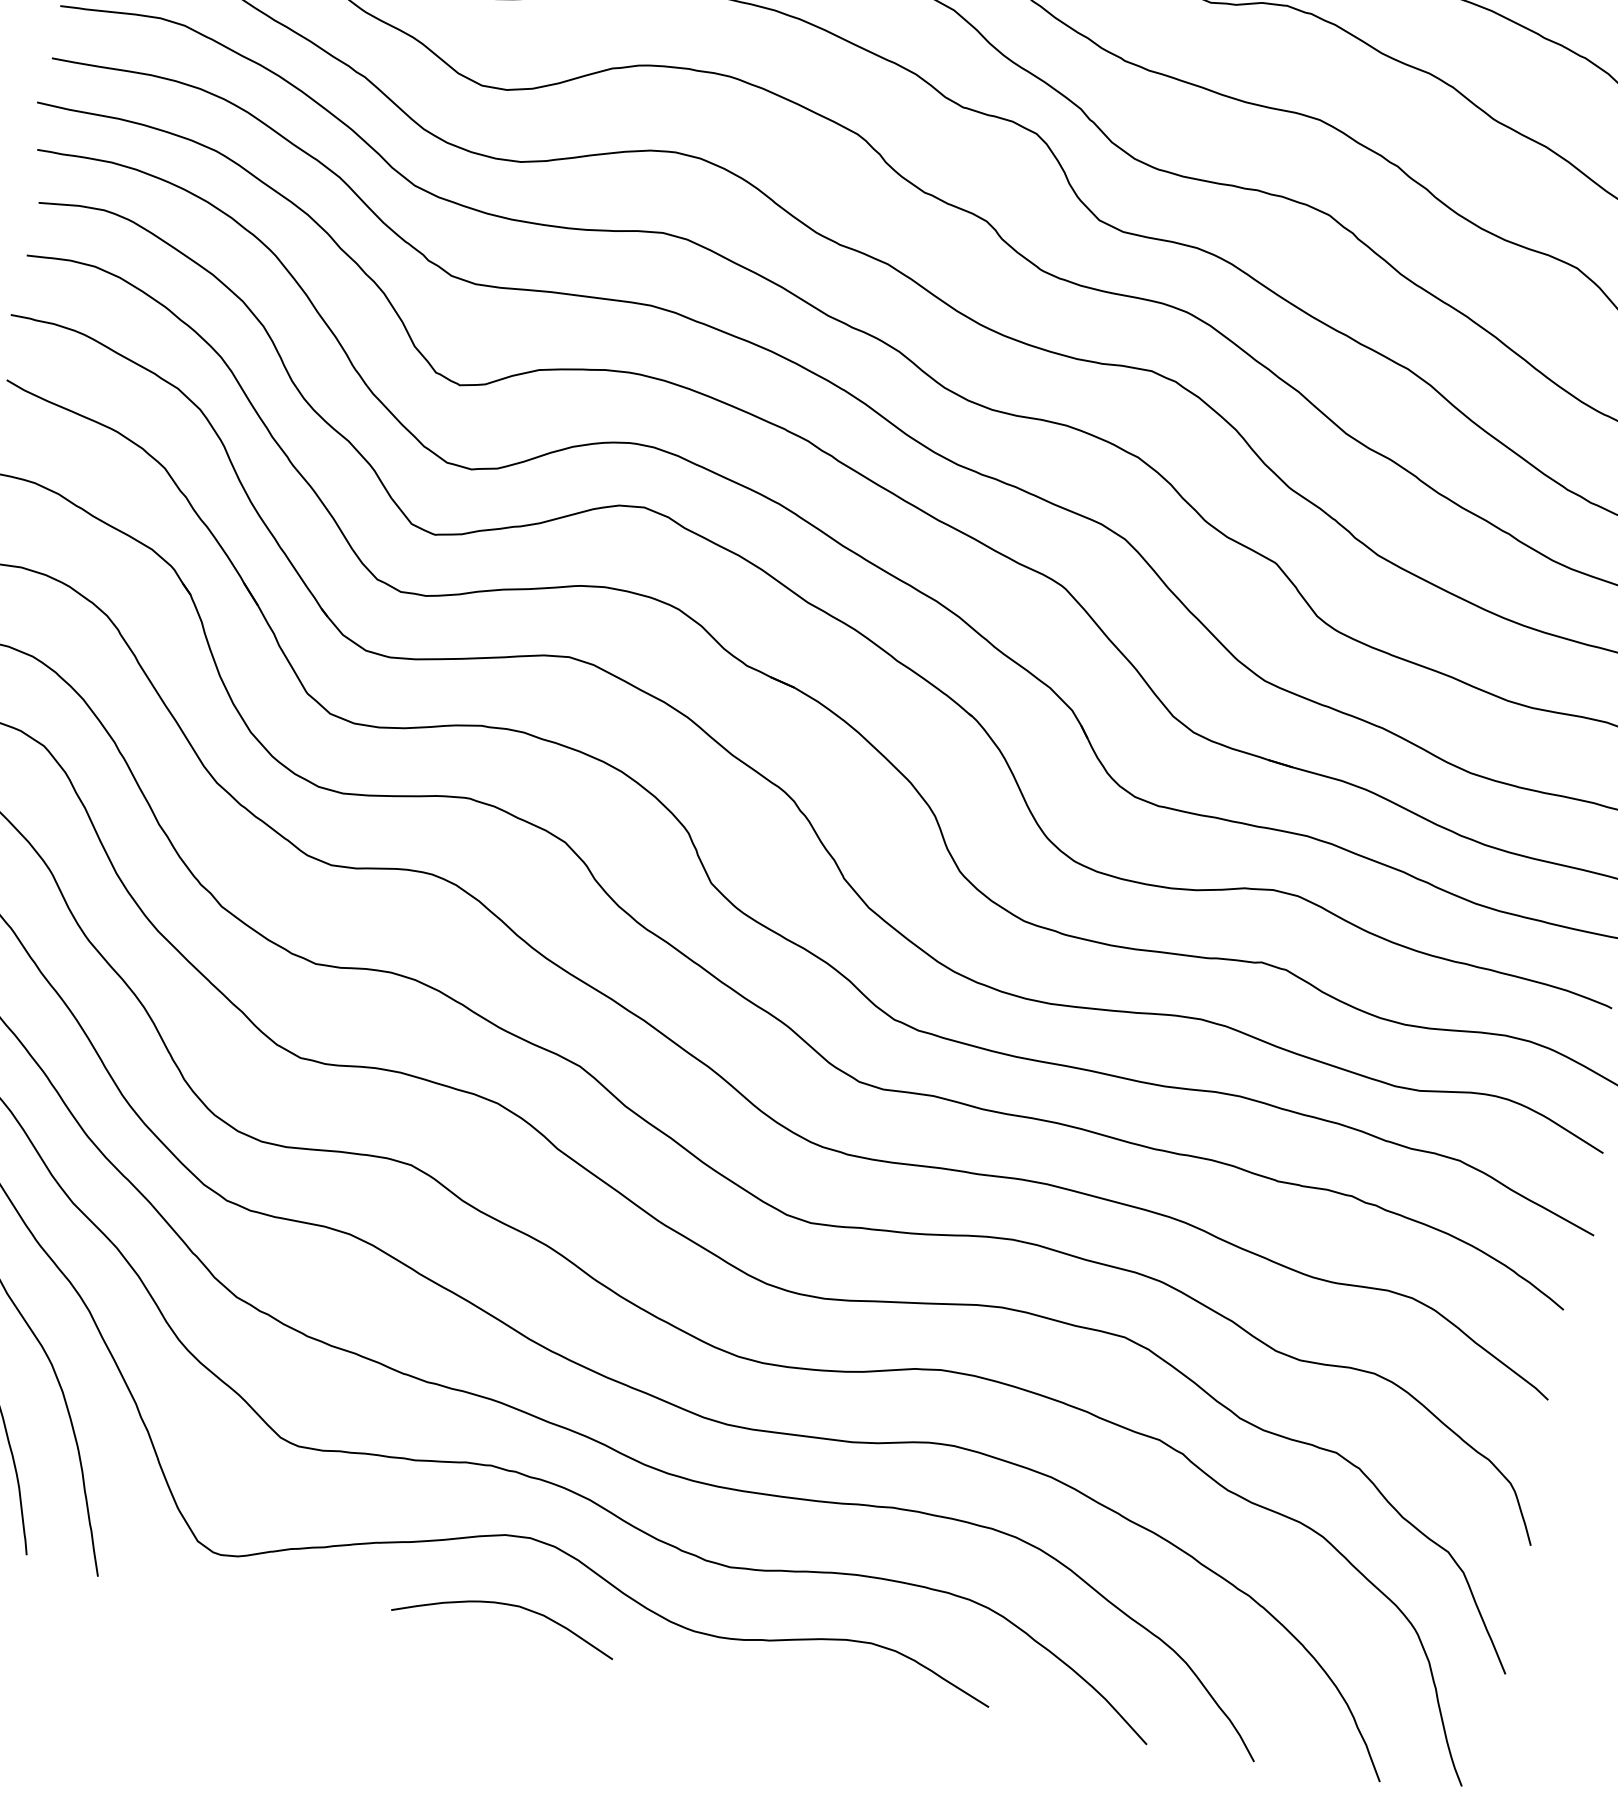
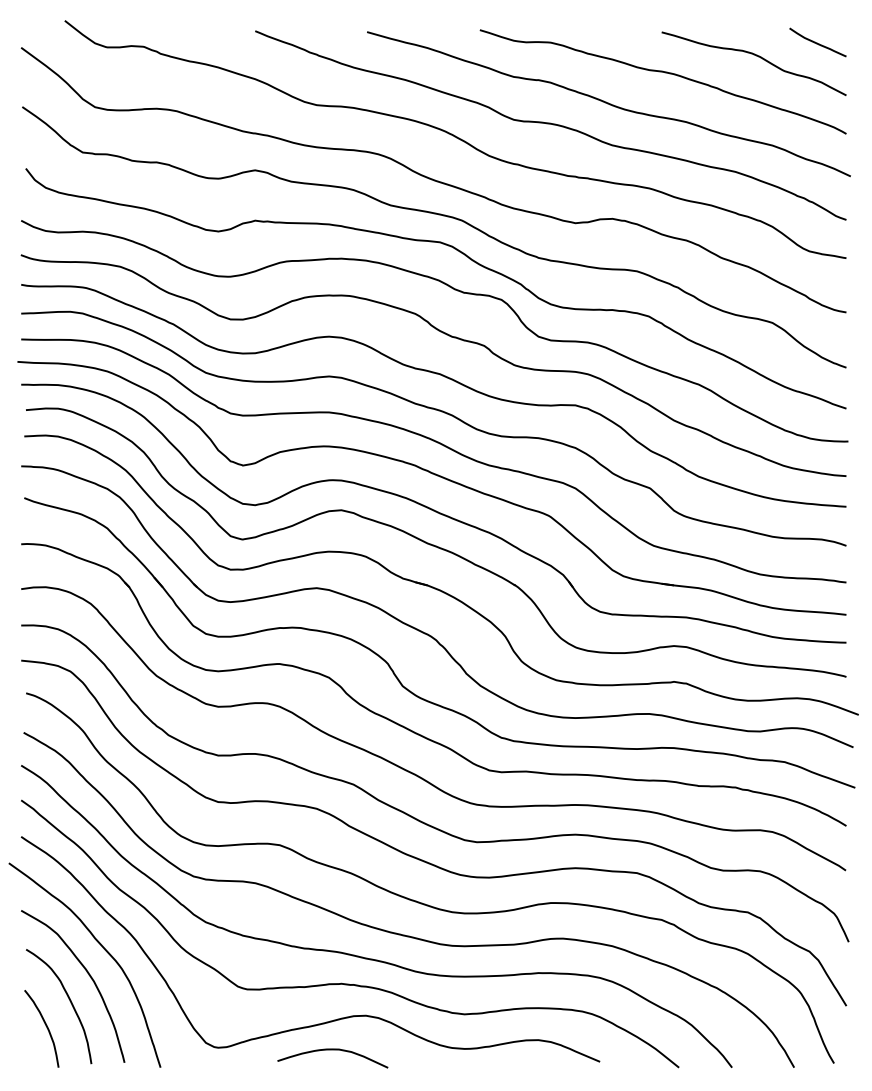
curve: (505, 1606) -> (332, 1050), moved

